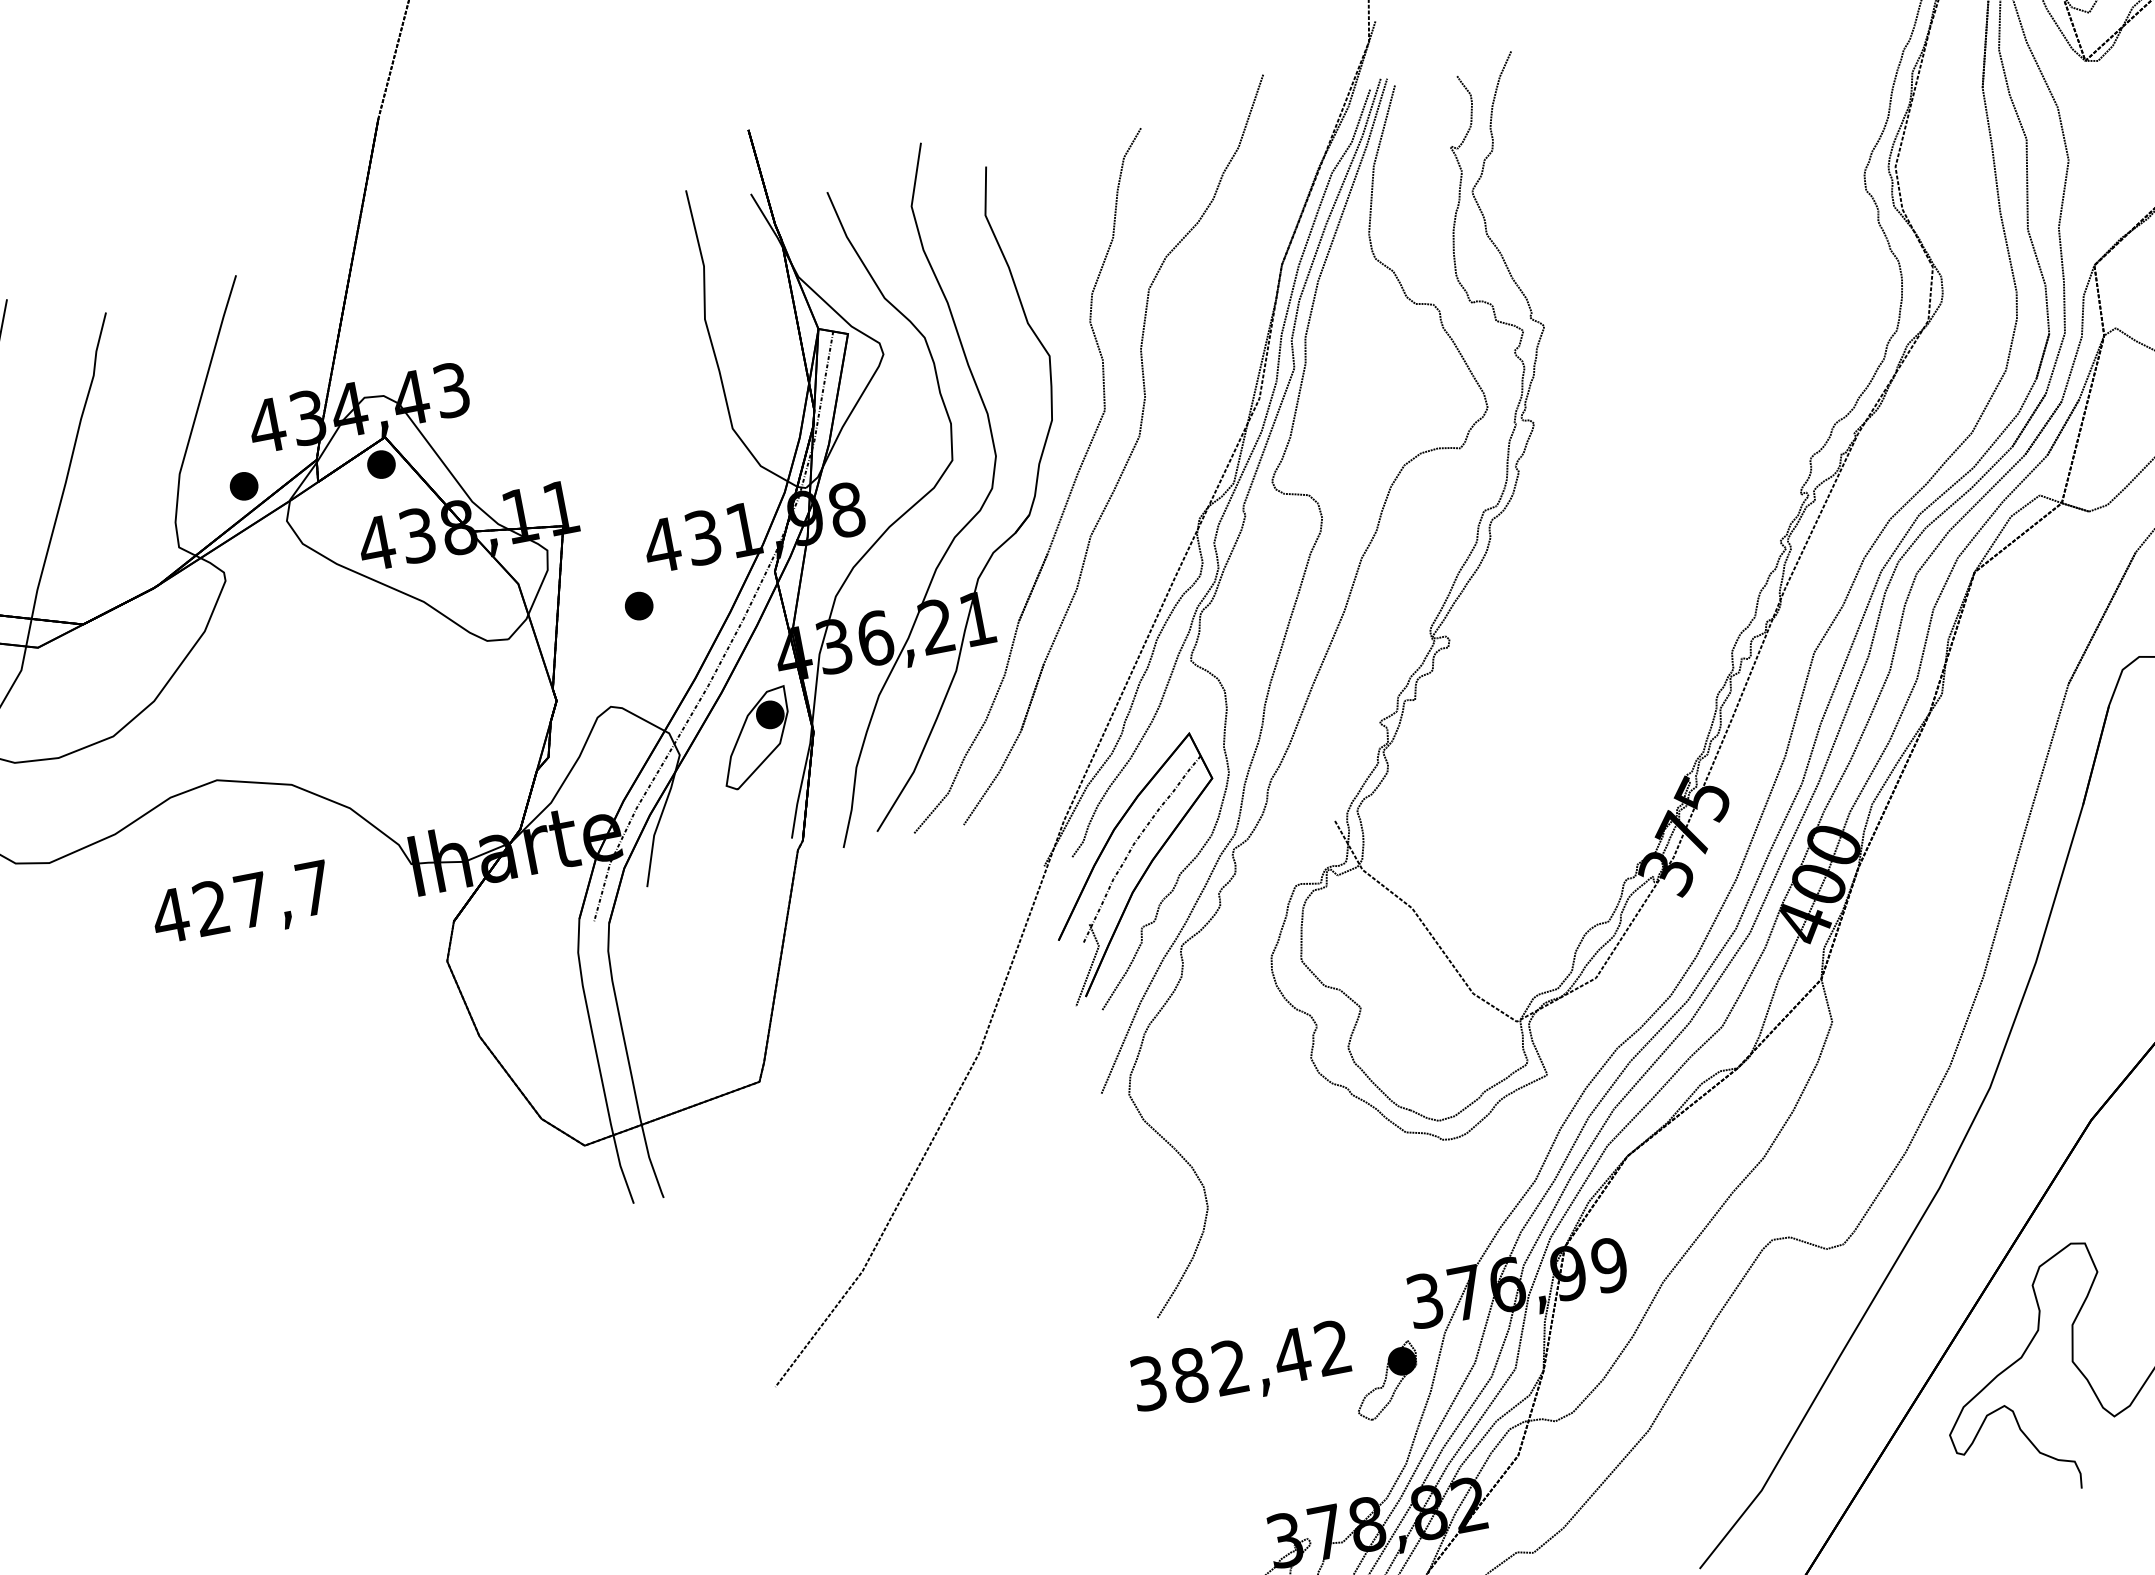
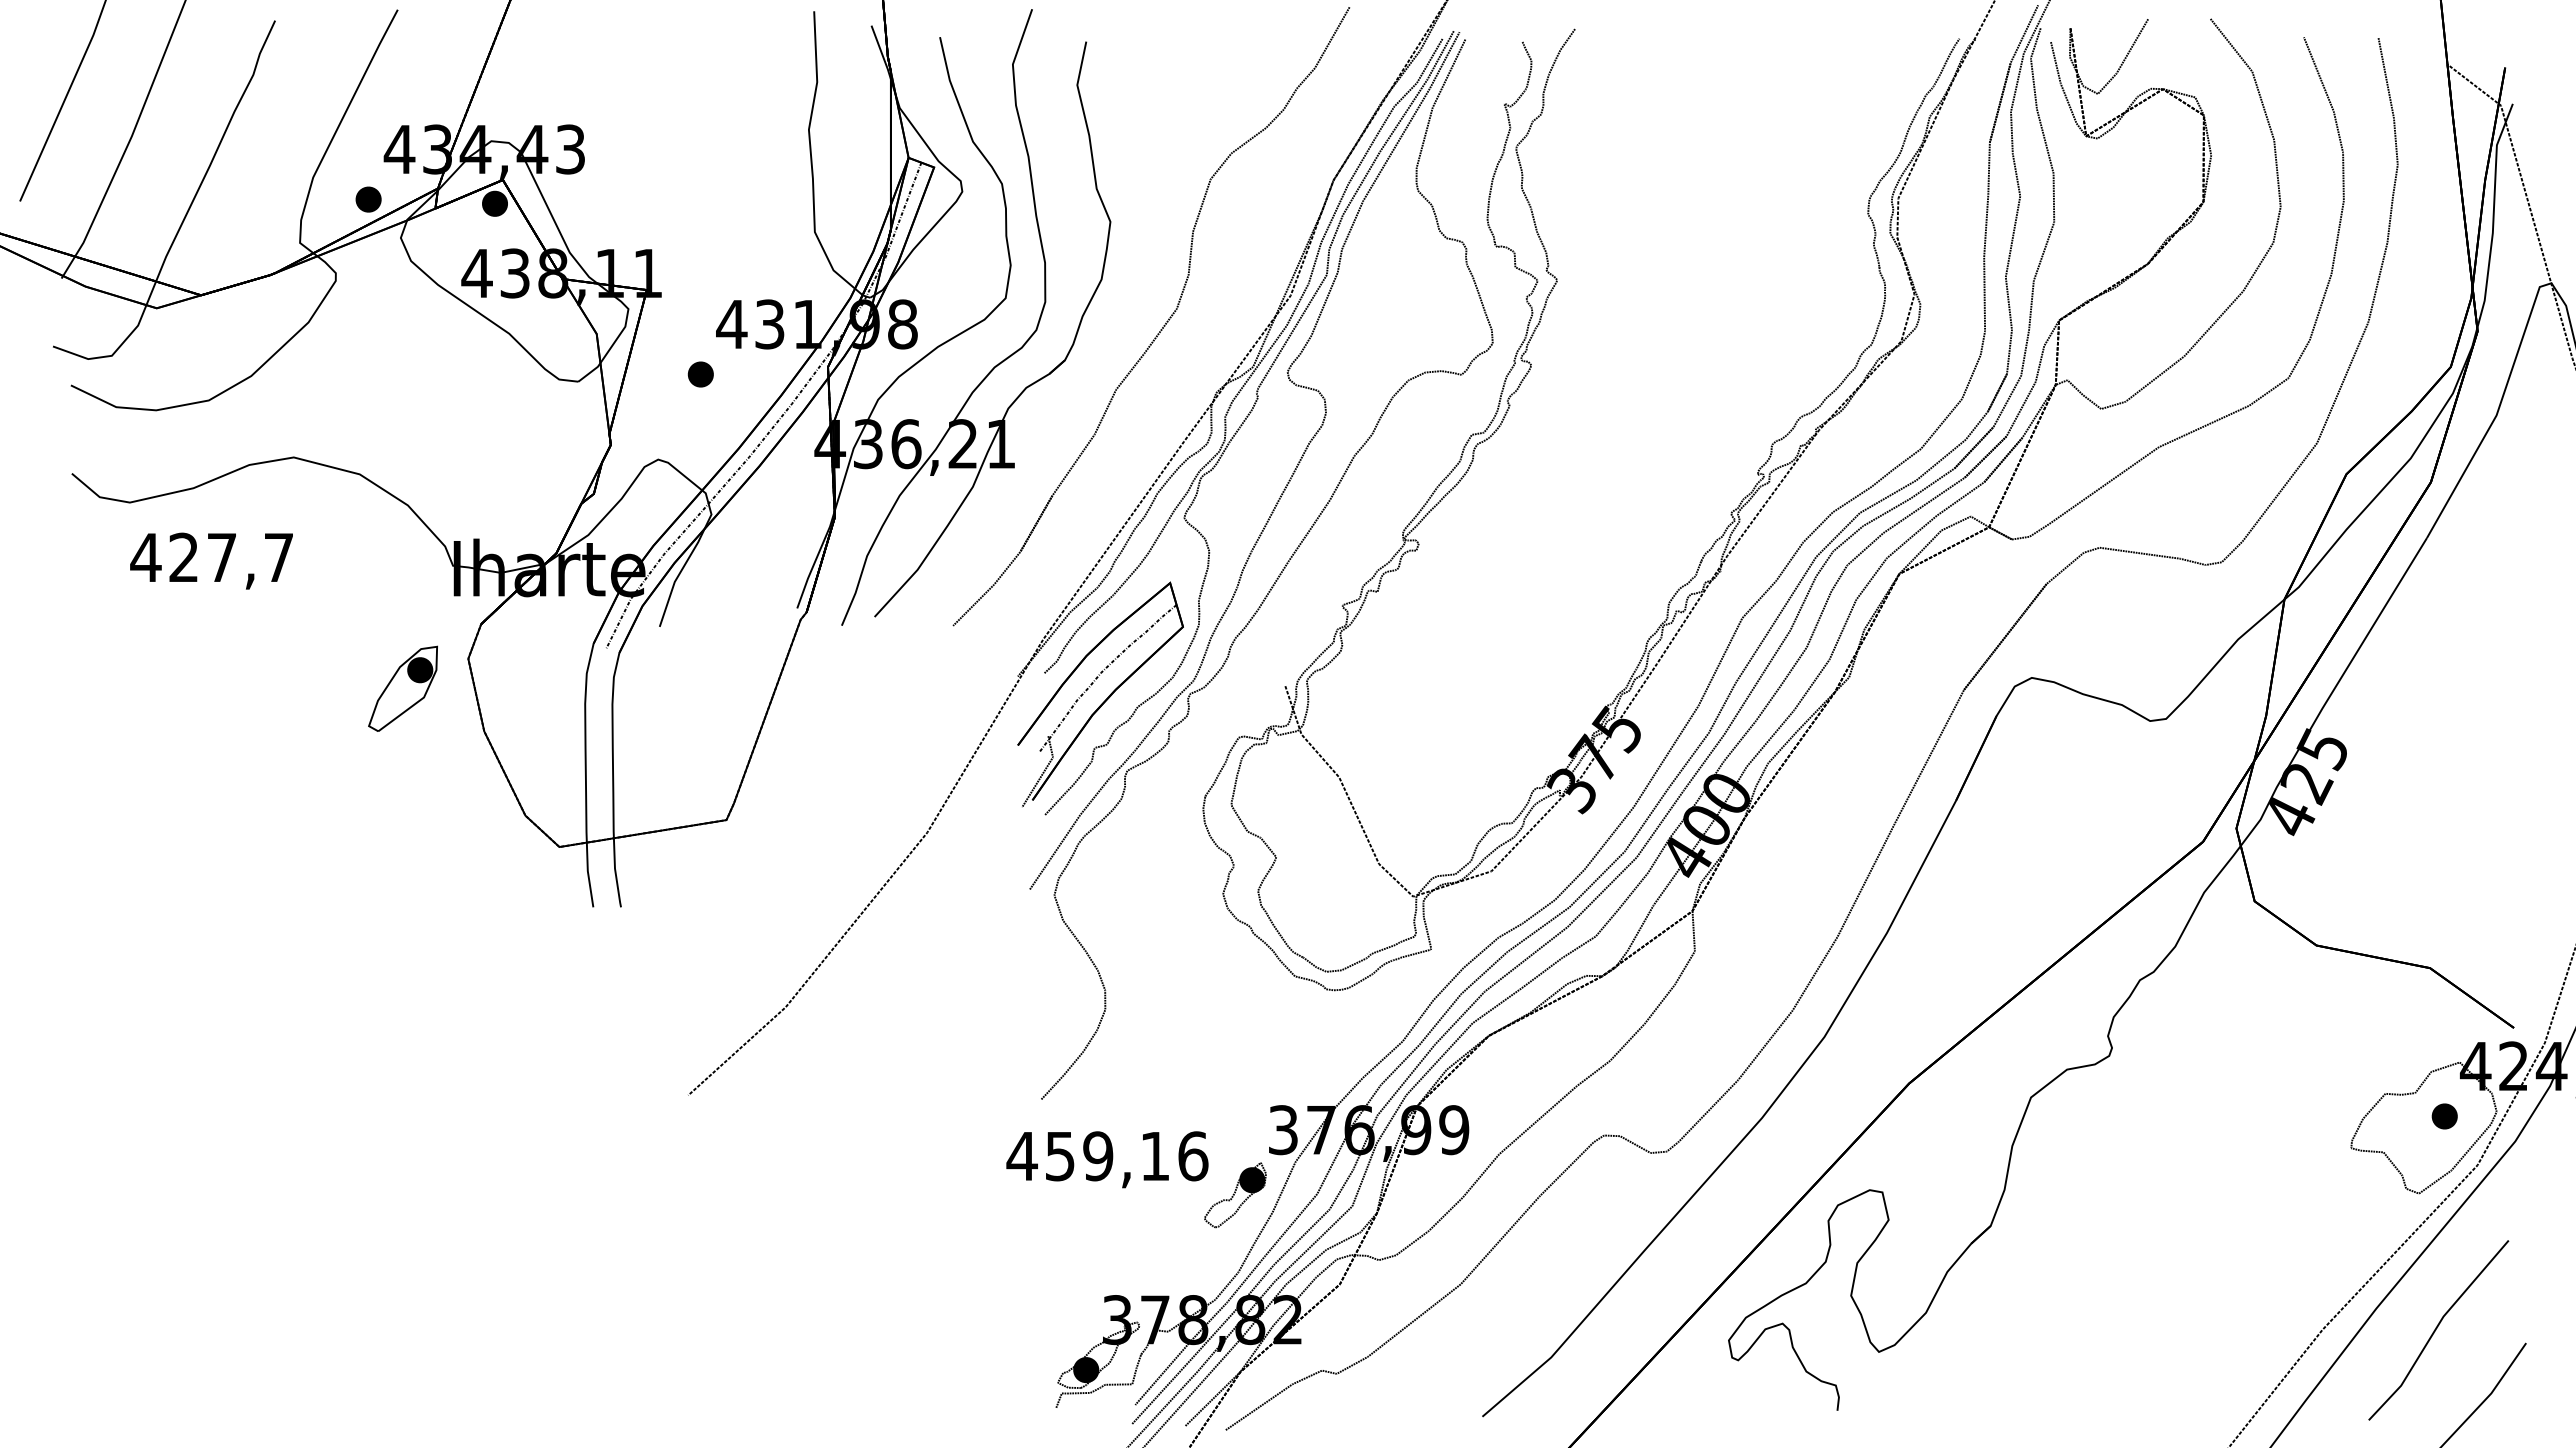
part: (1066, 500) -> (1100, 353), removed
part: (754, 738) -> (402, 688), moved
text: (241, 905) -> (211, 560), moved
text: (1240, 1365) -> (1107, 1156), 382,42 -> 459,16

